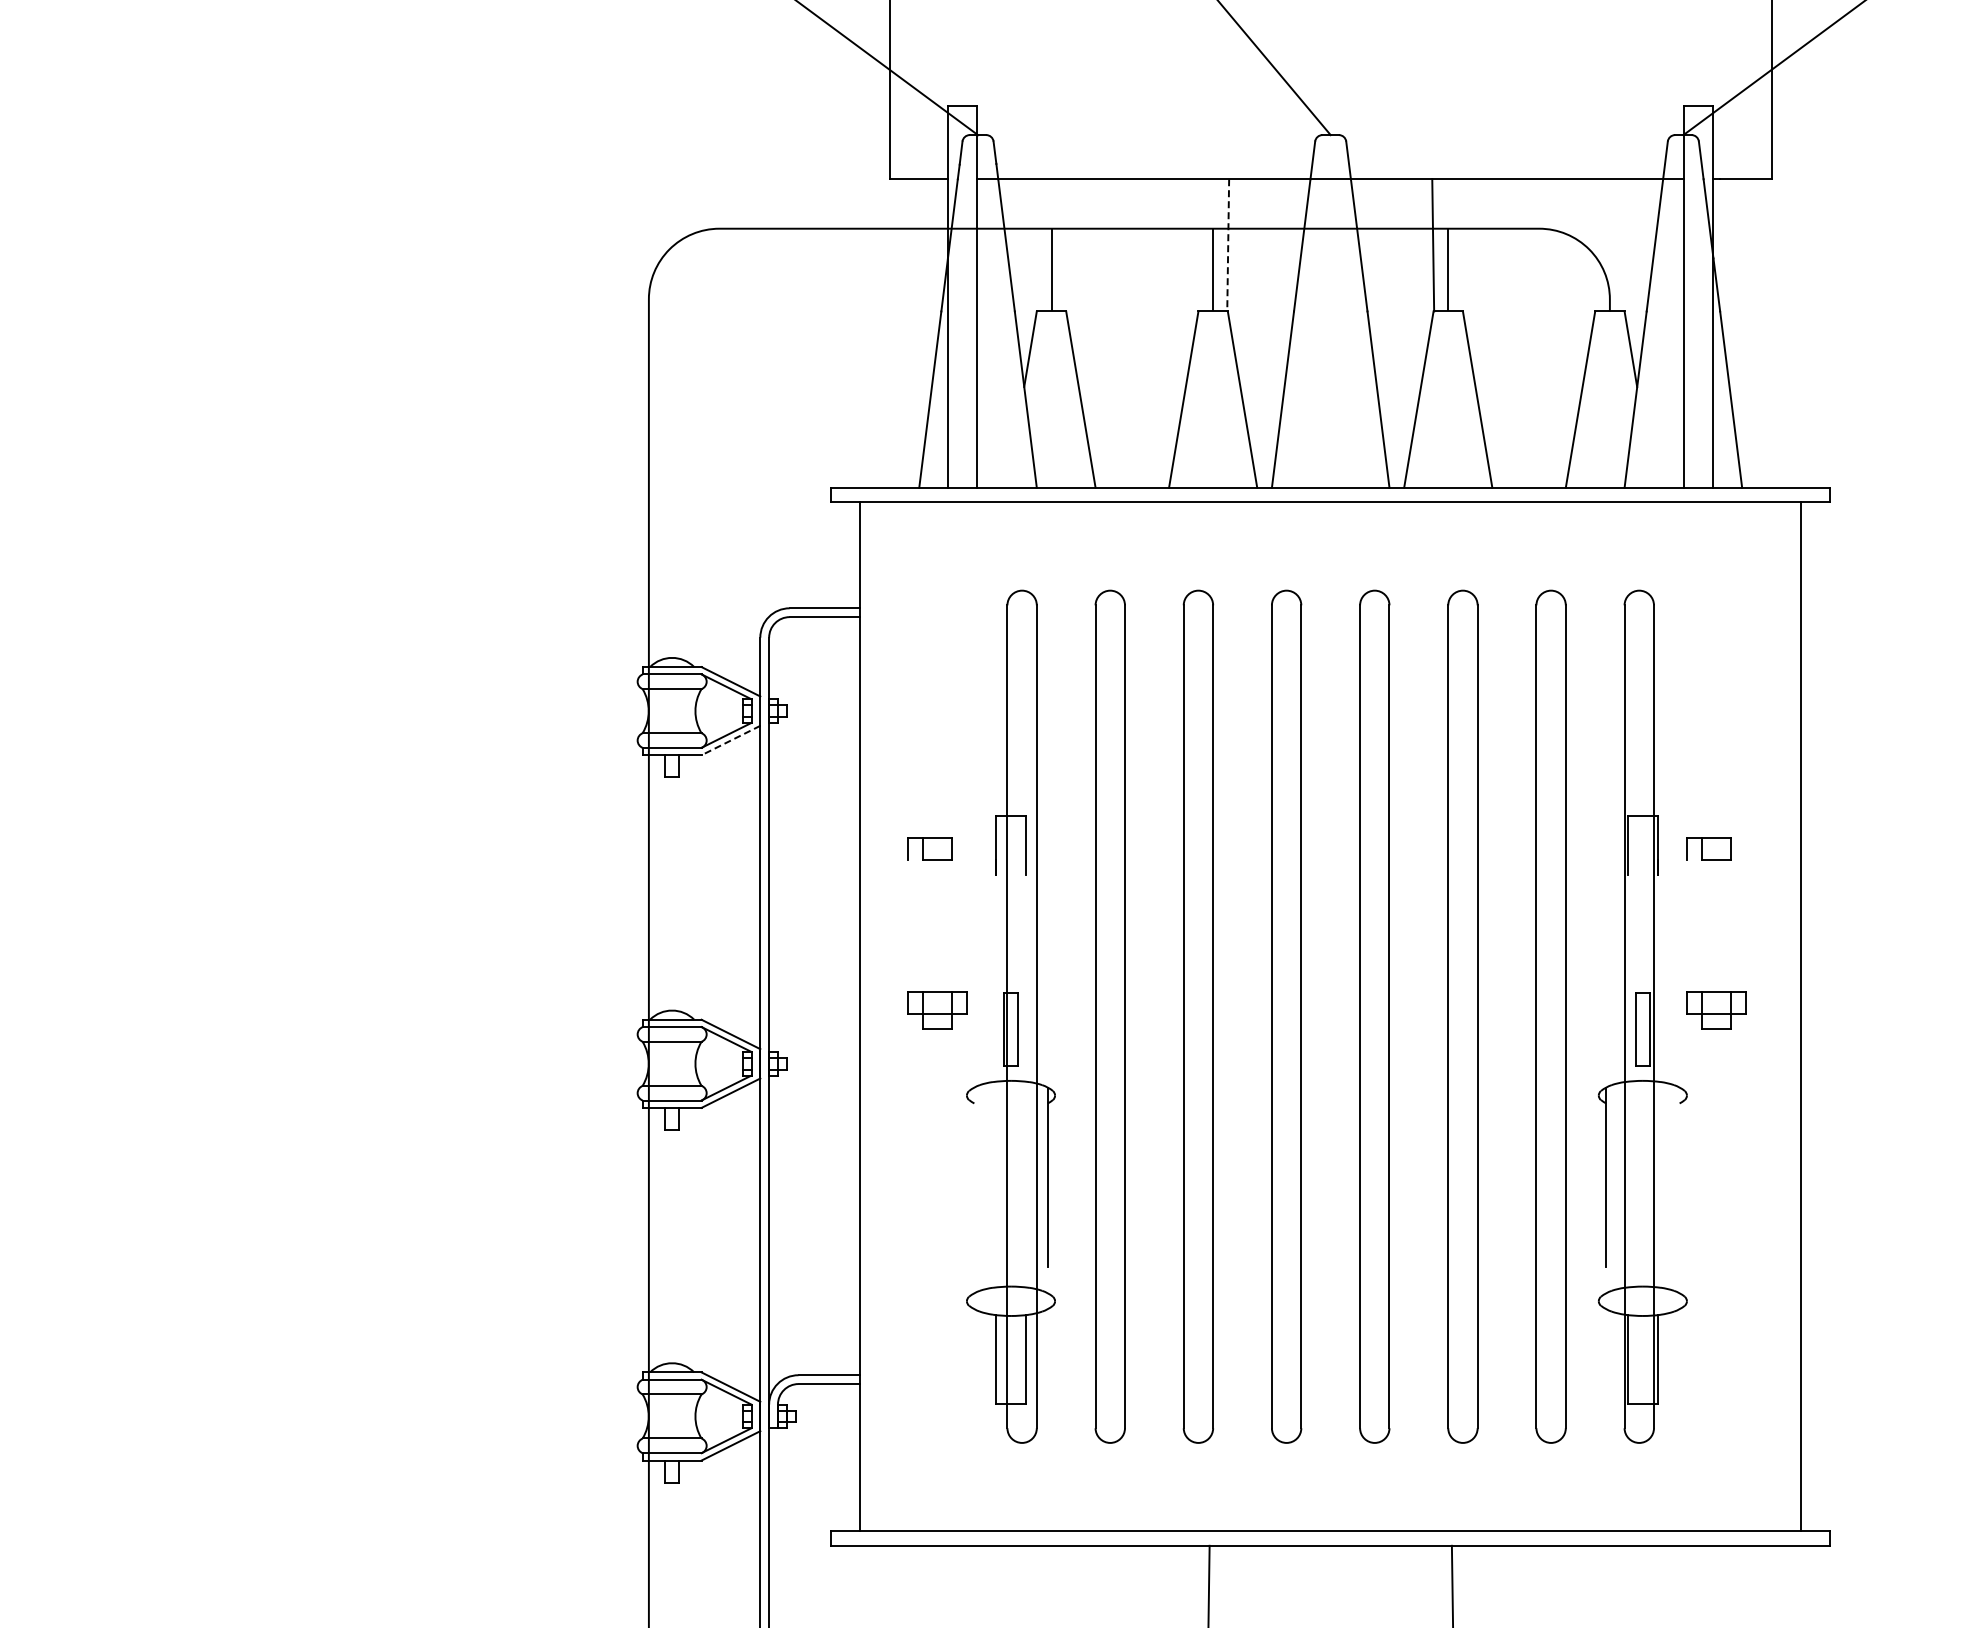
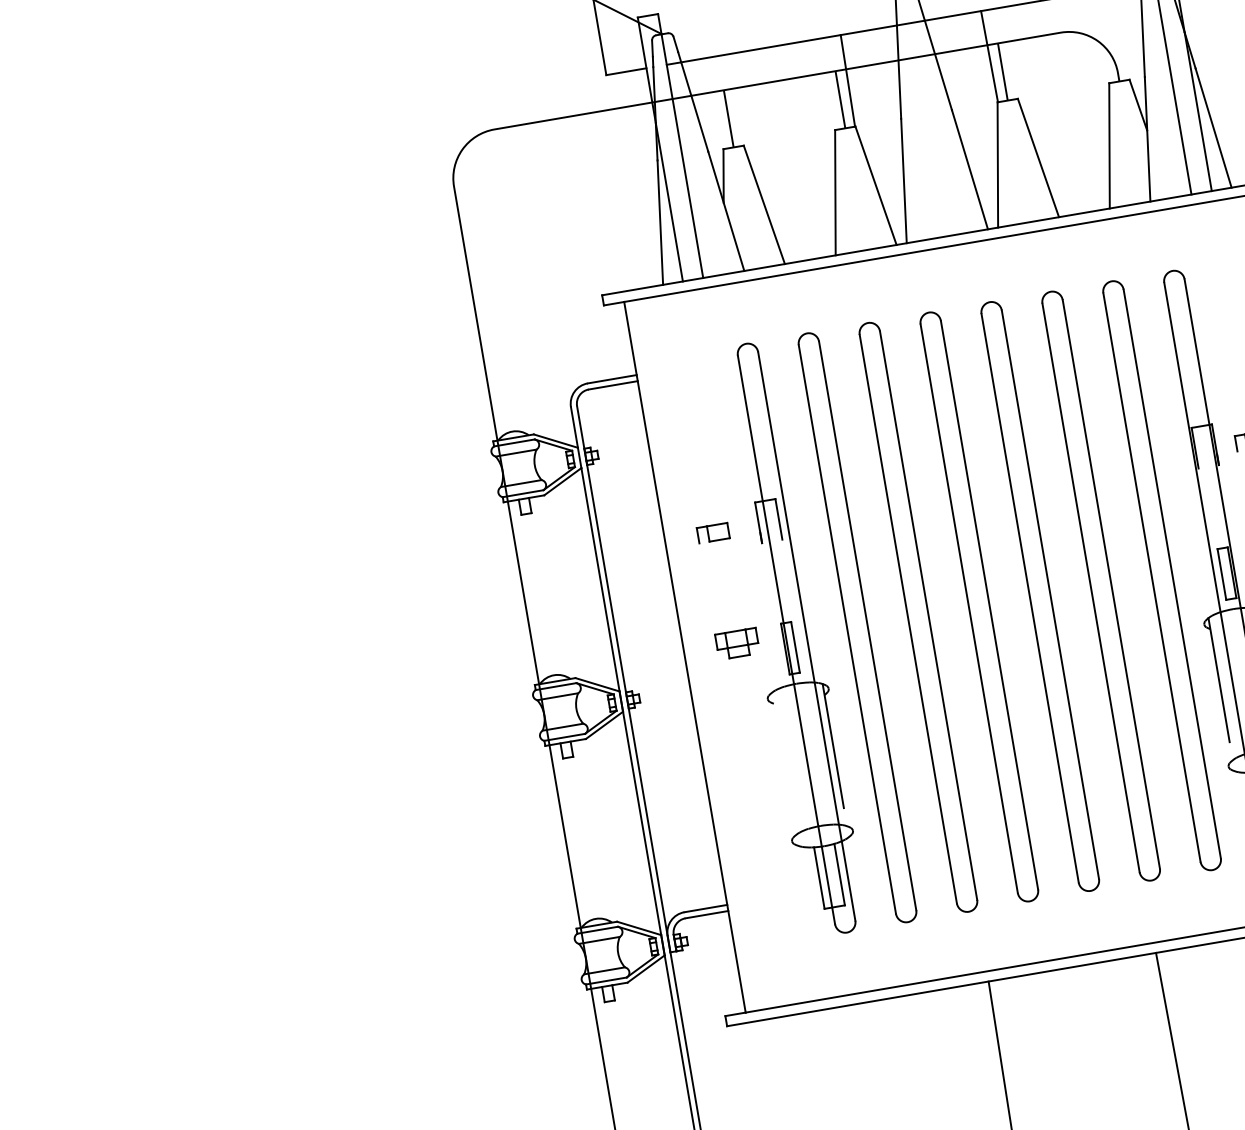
line: (1228, 245) -> (848, 80), dashed -> solid
line: (730, 740) -> (562, 481), dashed -> solid

